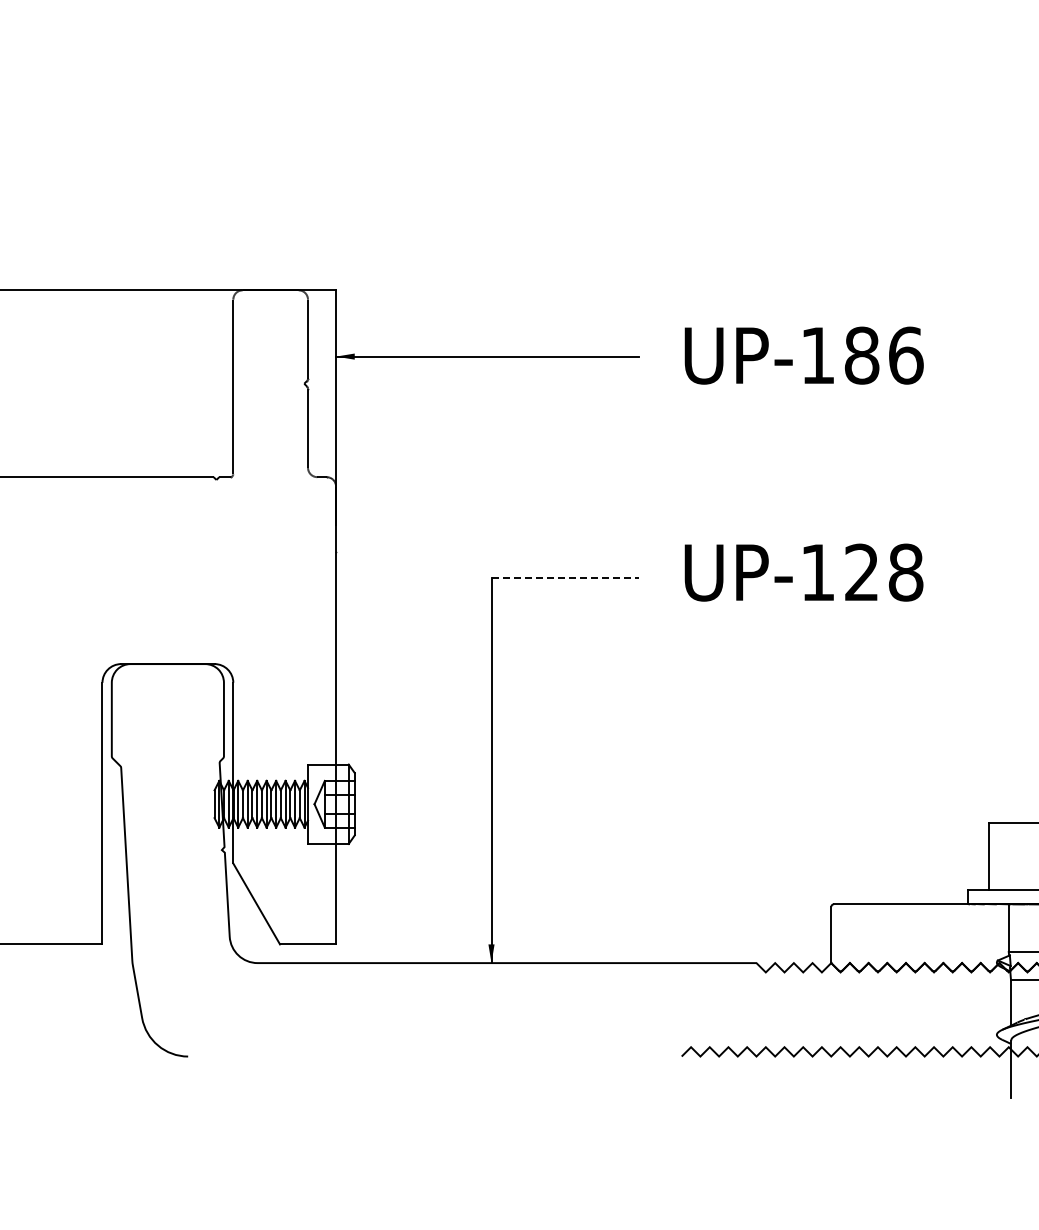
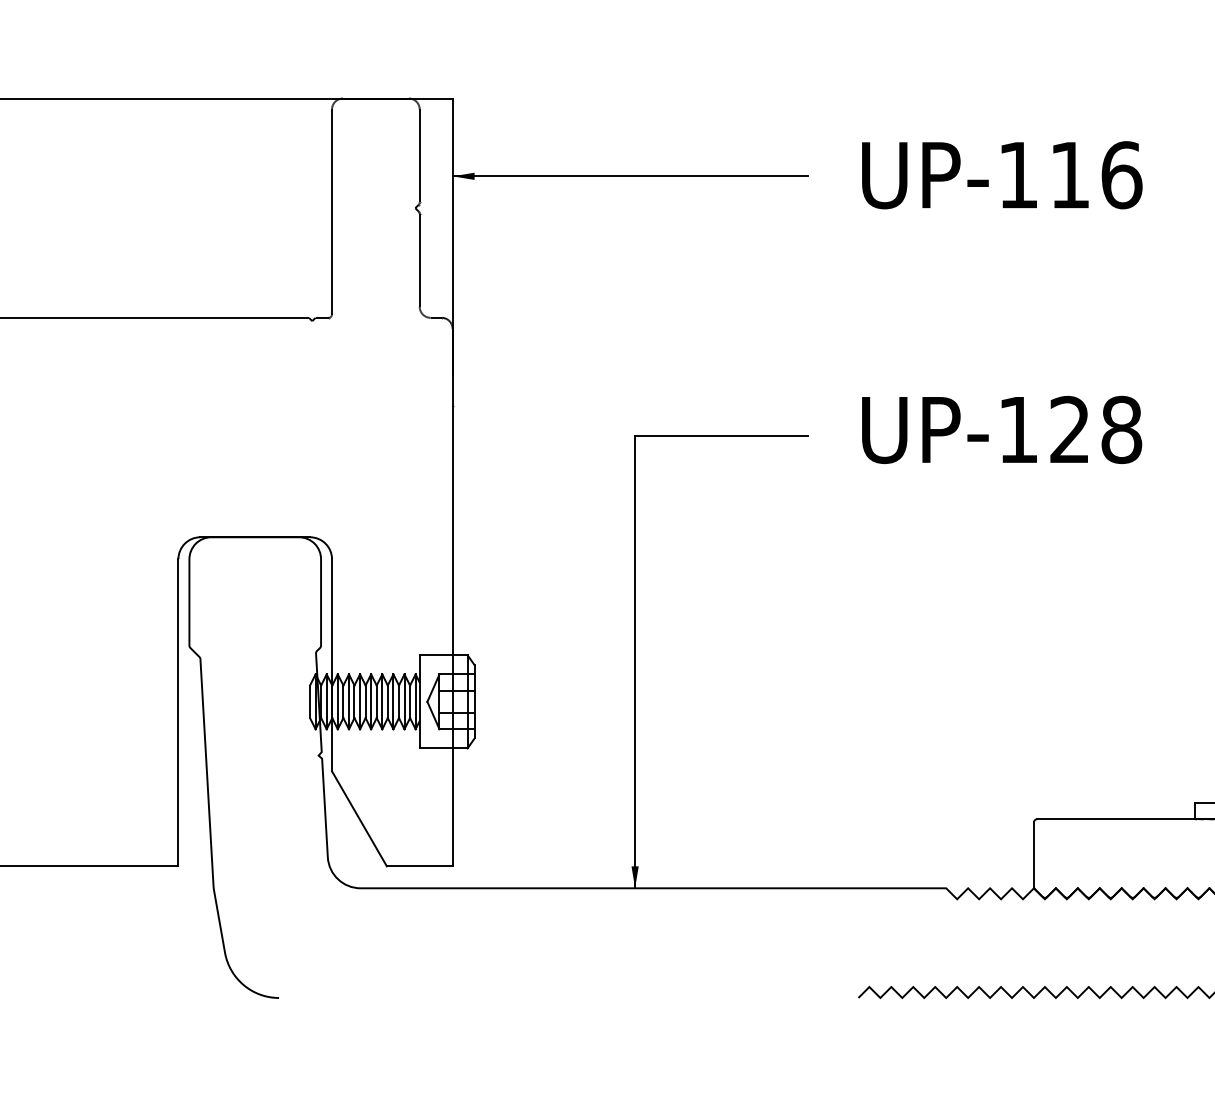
text: (861, 355) -> (1069, 175), UP-186 -> UP-116
line: (565, 578) -> (721, 436), dashed -> solid

